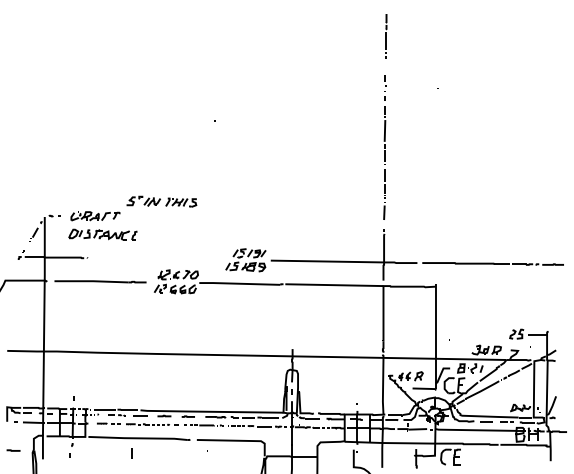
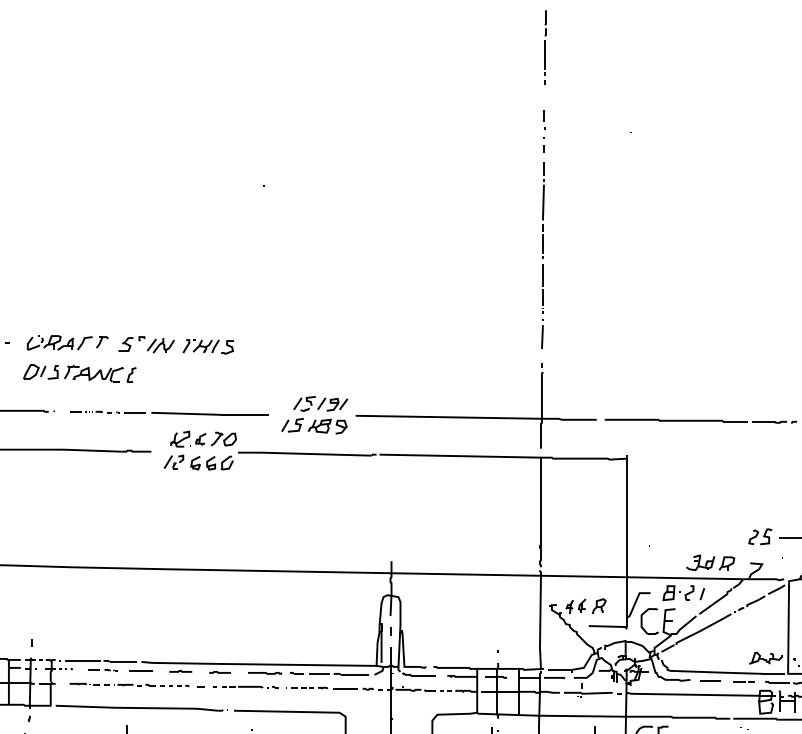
part: (161, 201) -> (175, 344), moved
part: (157, 258) -> (169, 412), added

